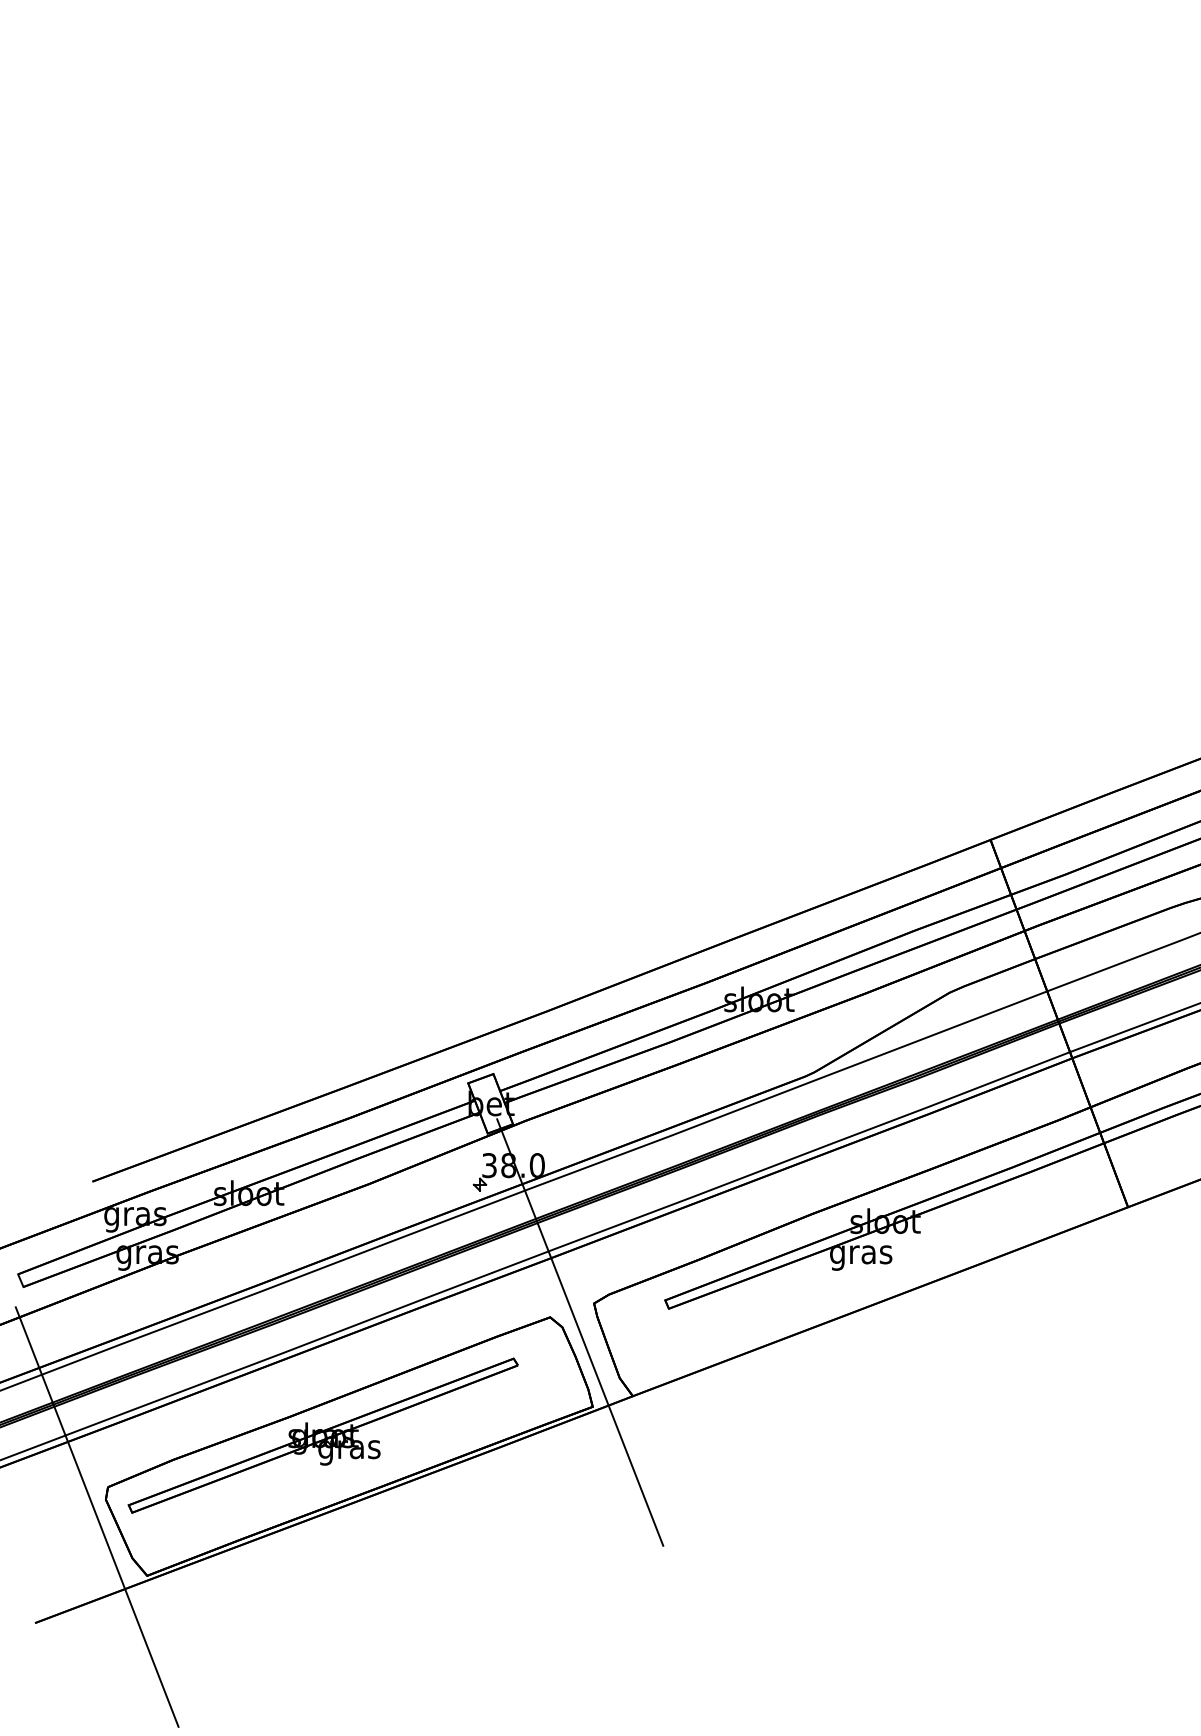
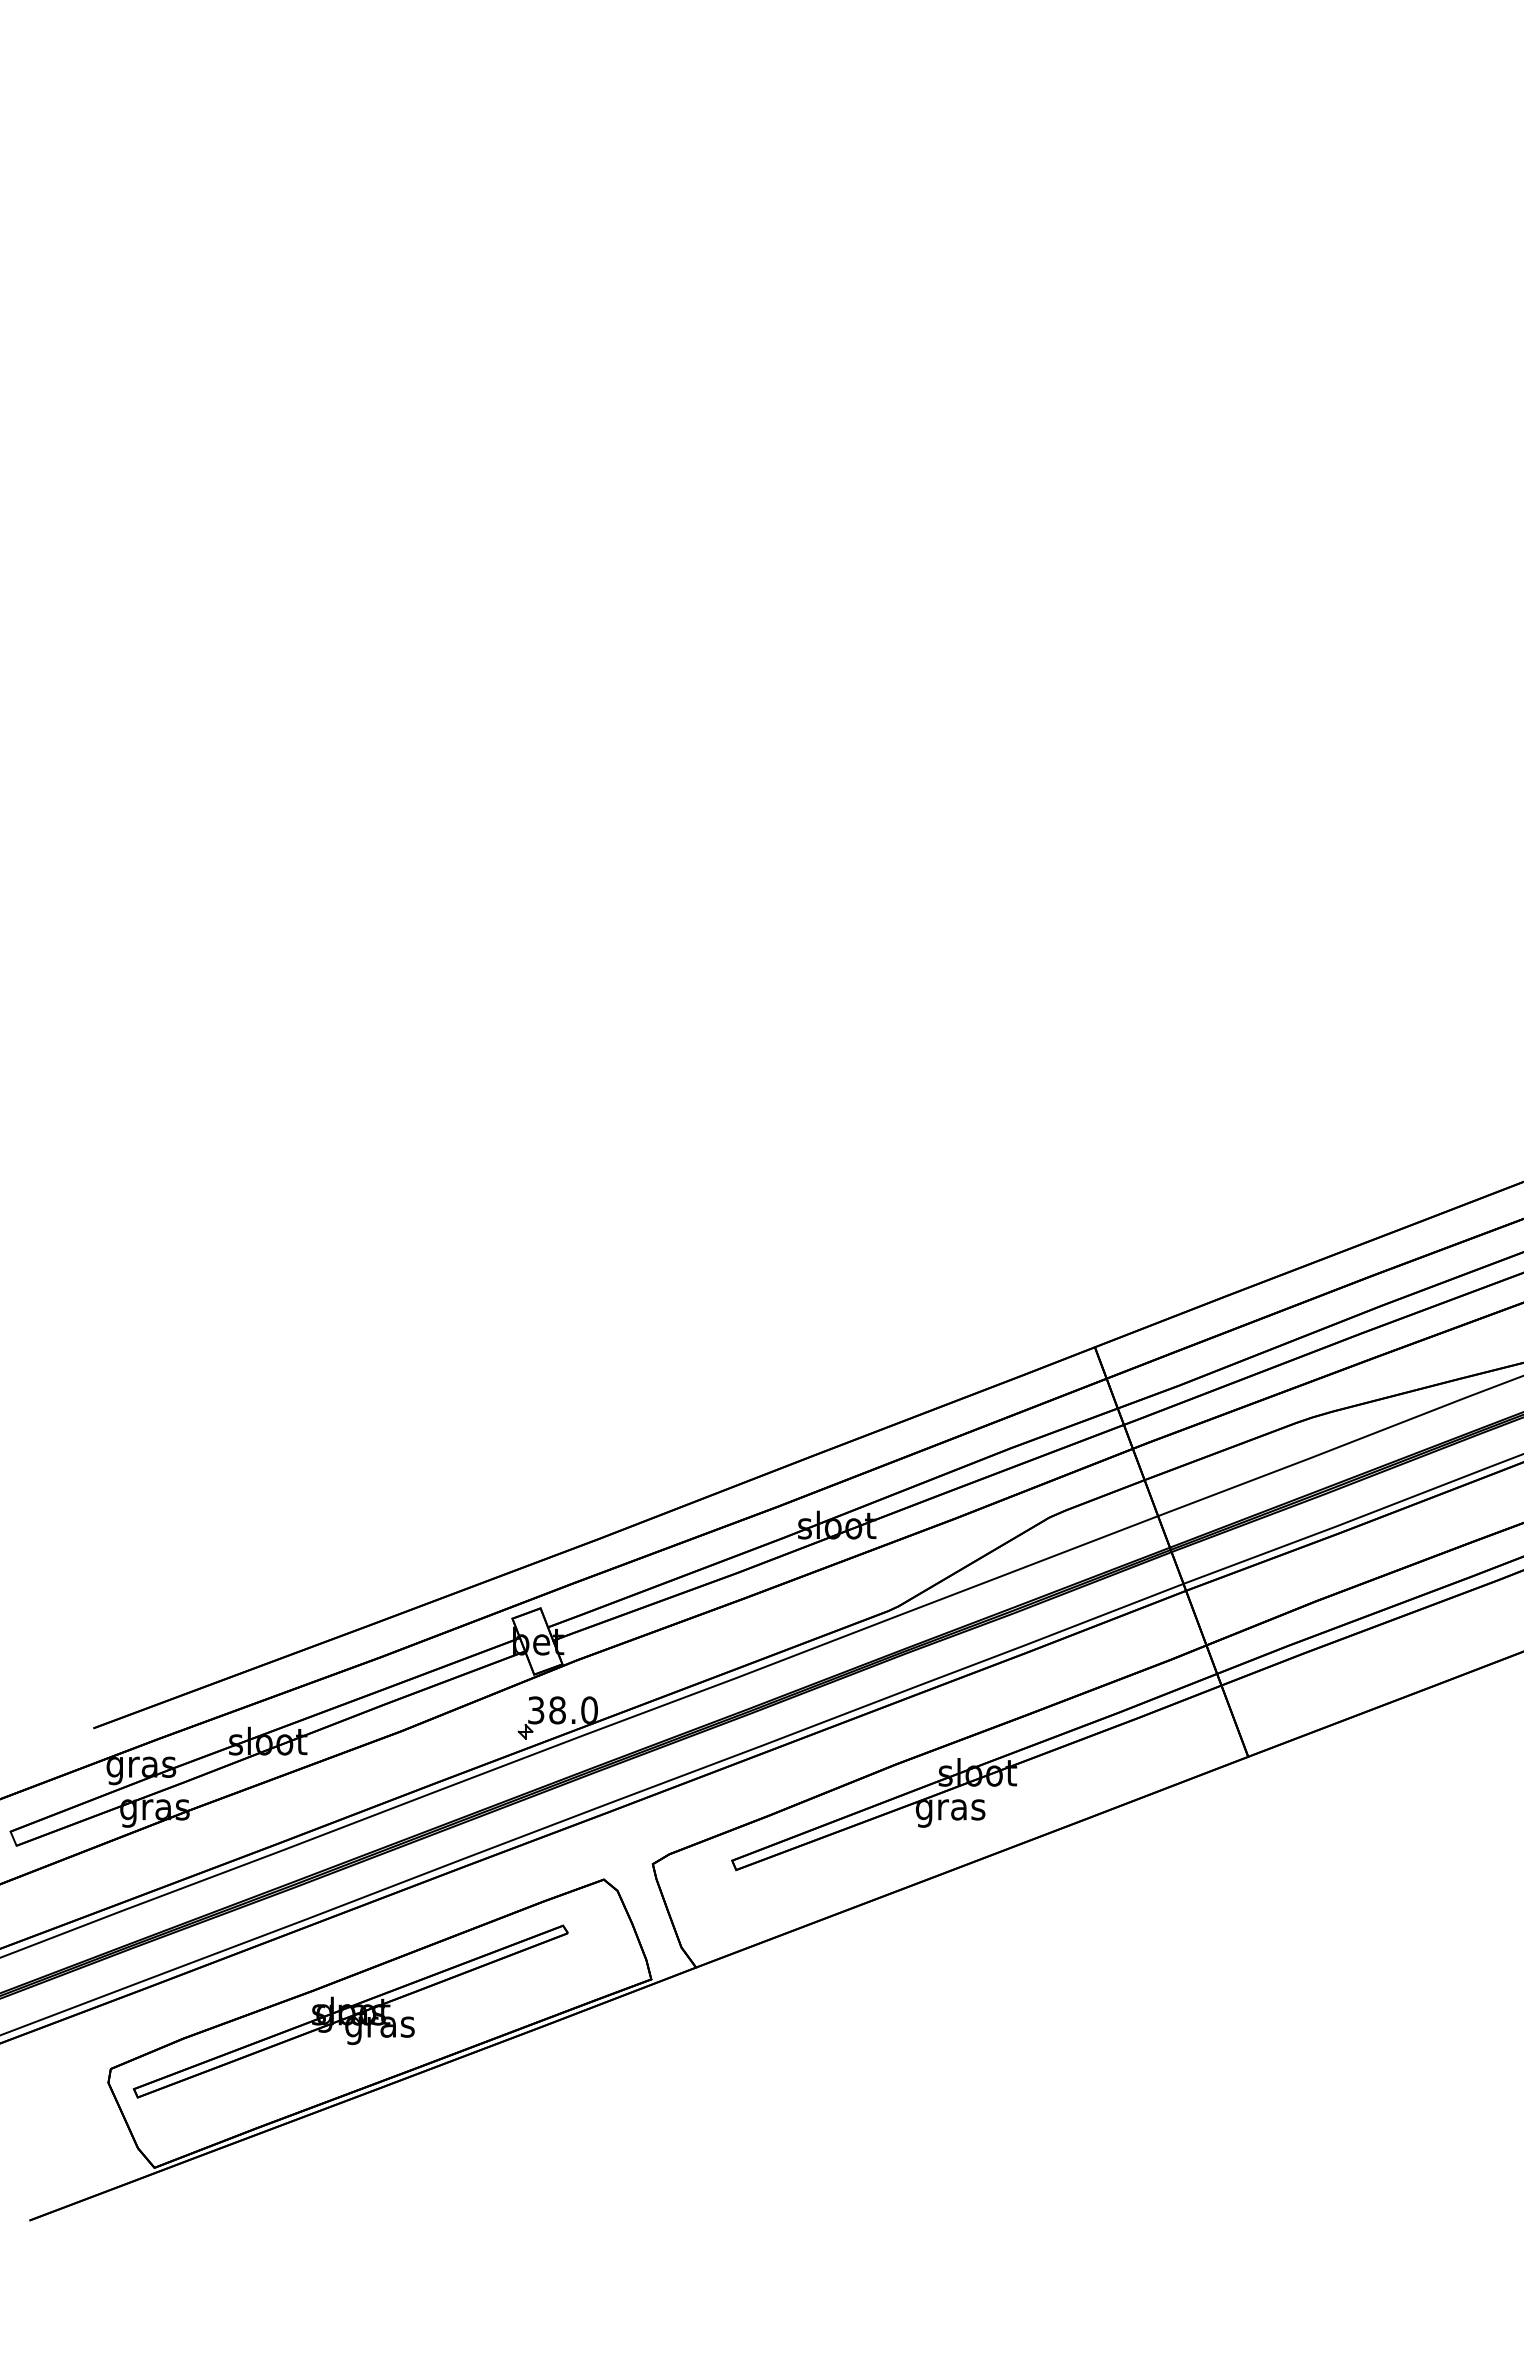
line: (579, 1332) -> (636, 1896), removed
line: (96, 1517) -> (98, 2102), removed

